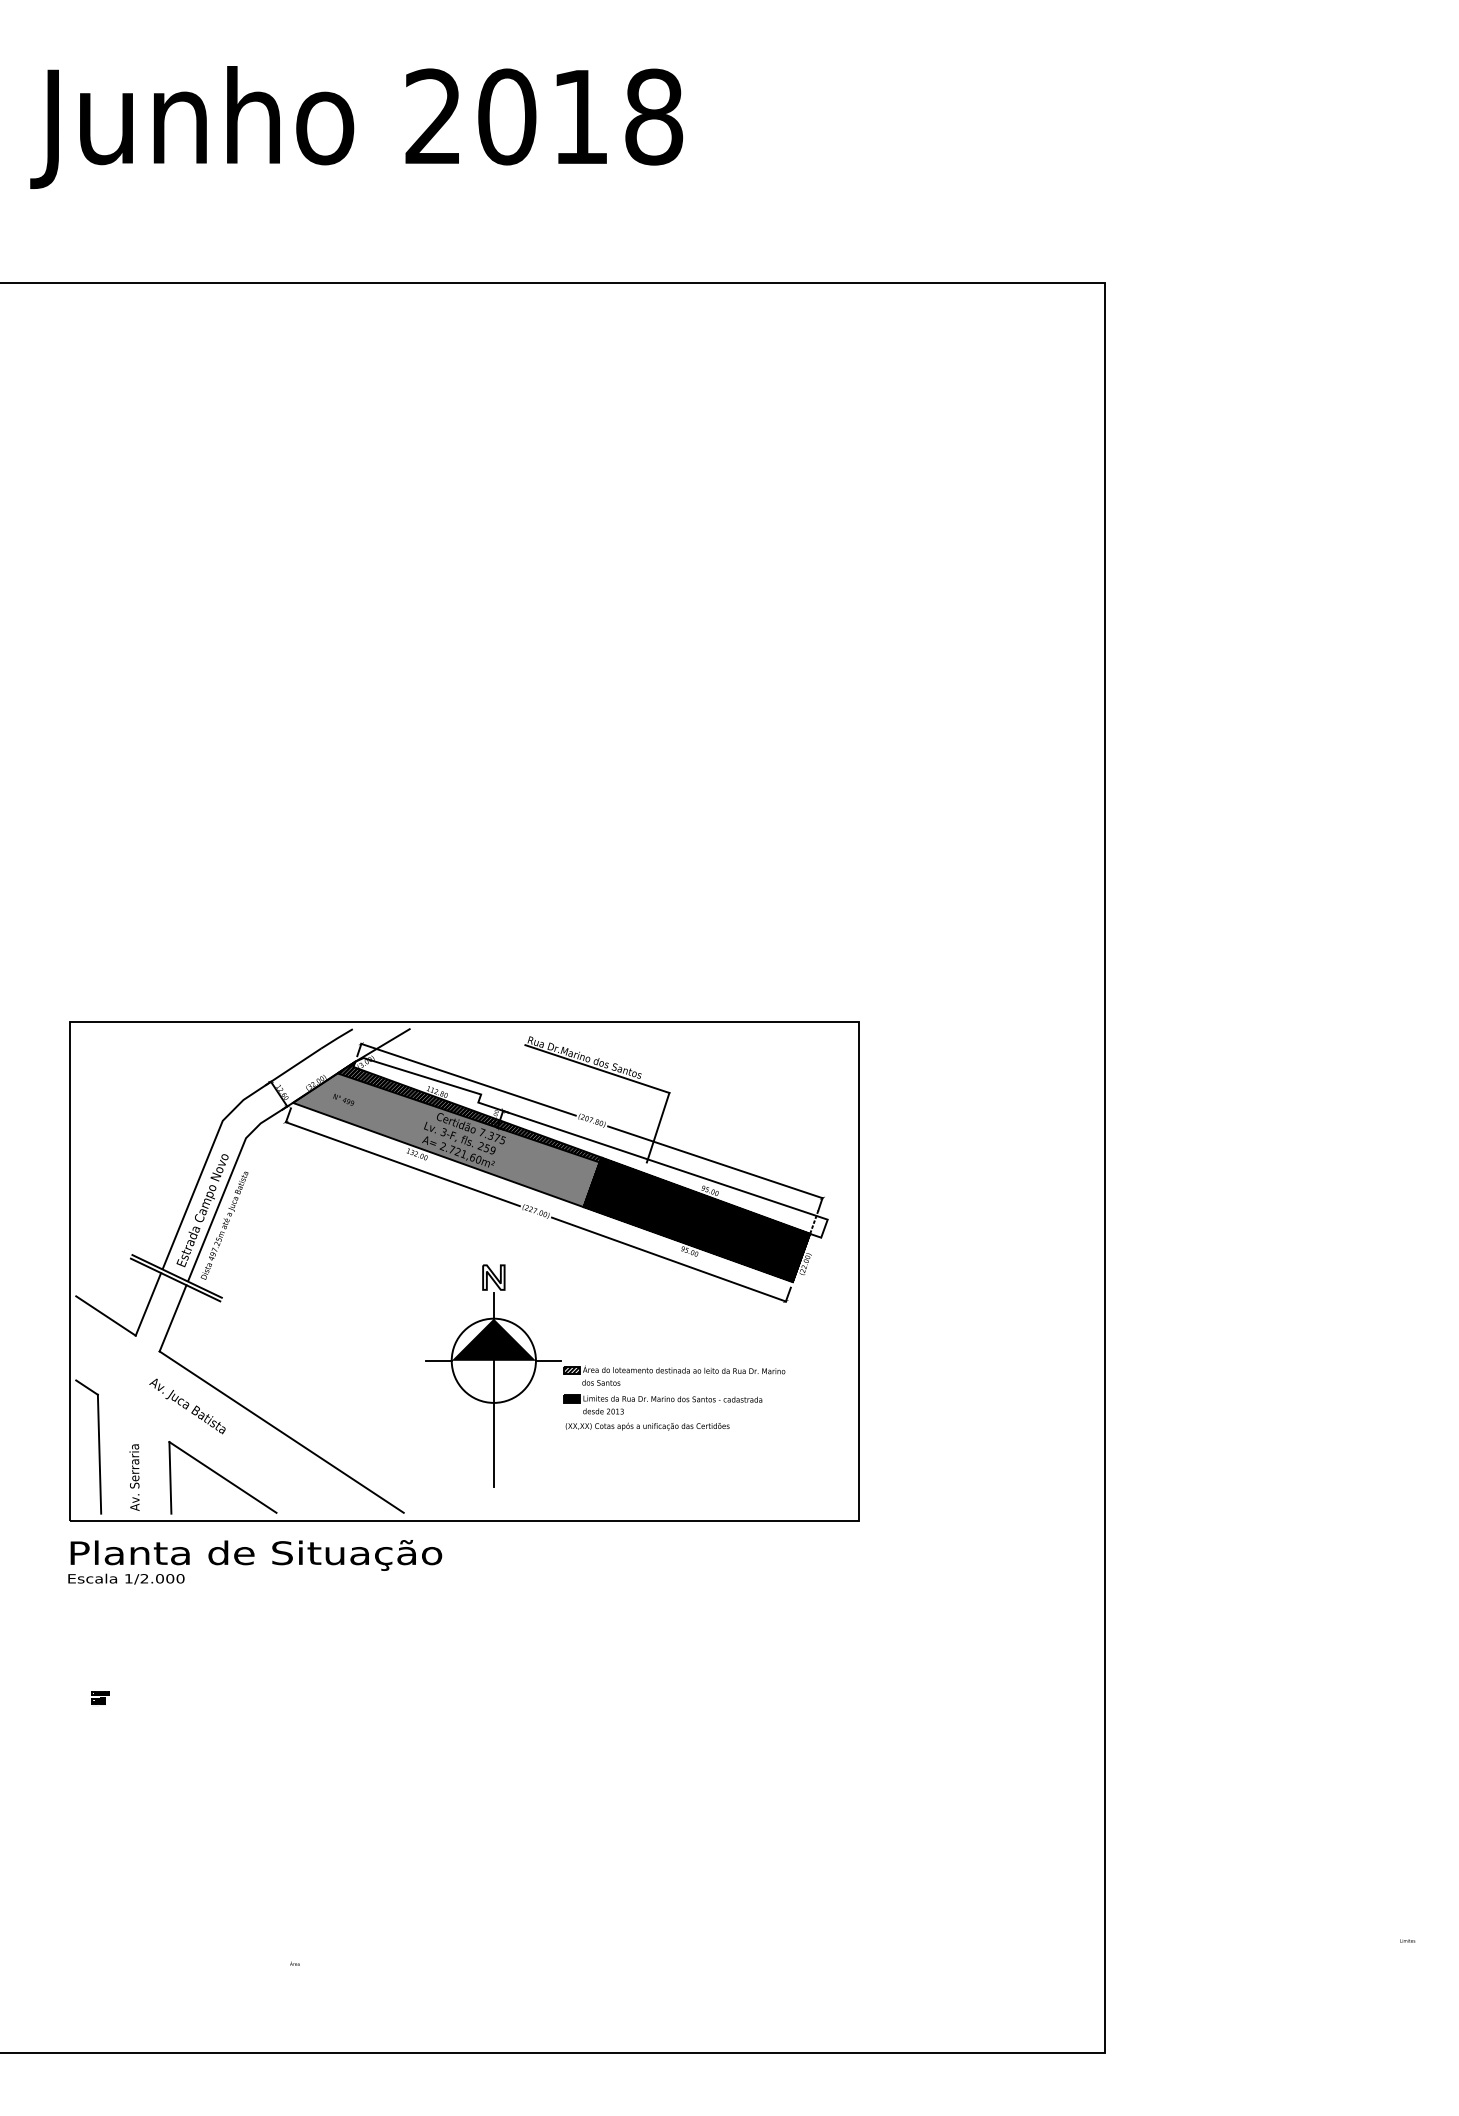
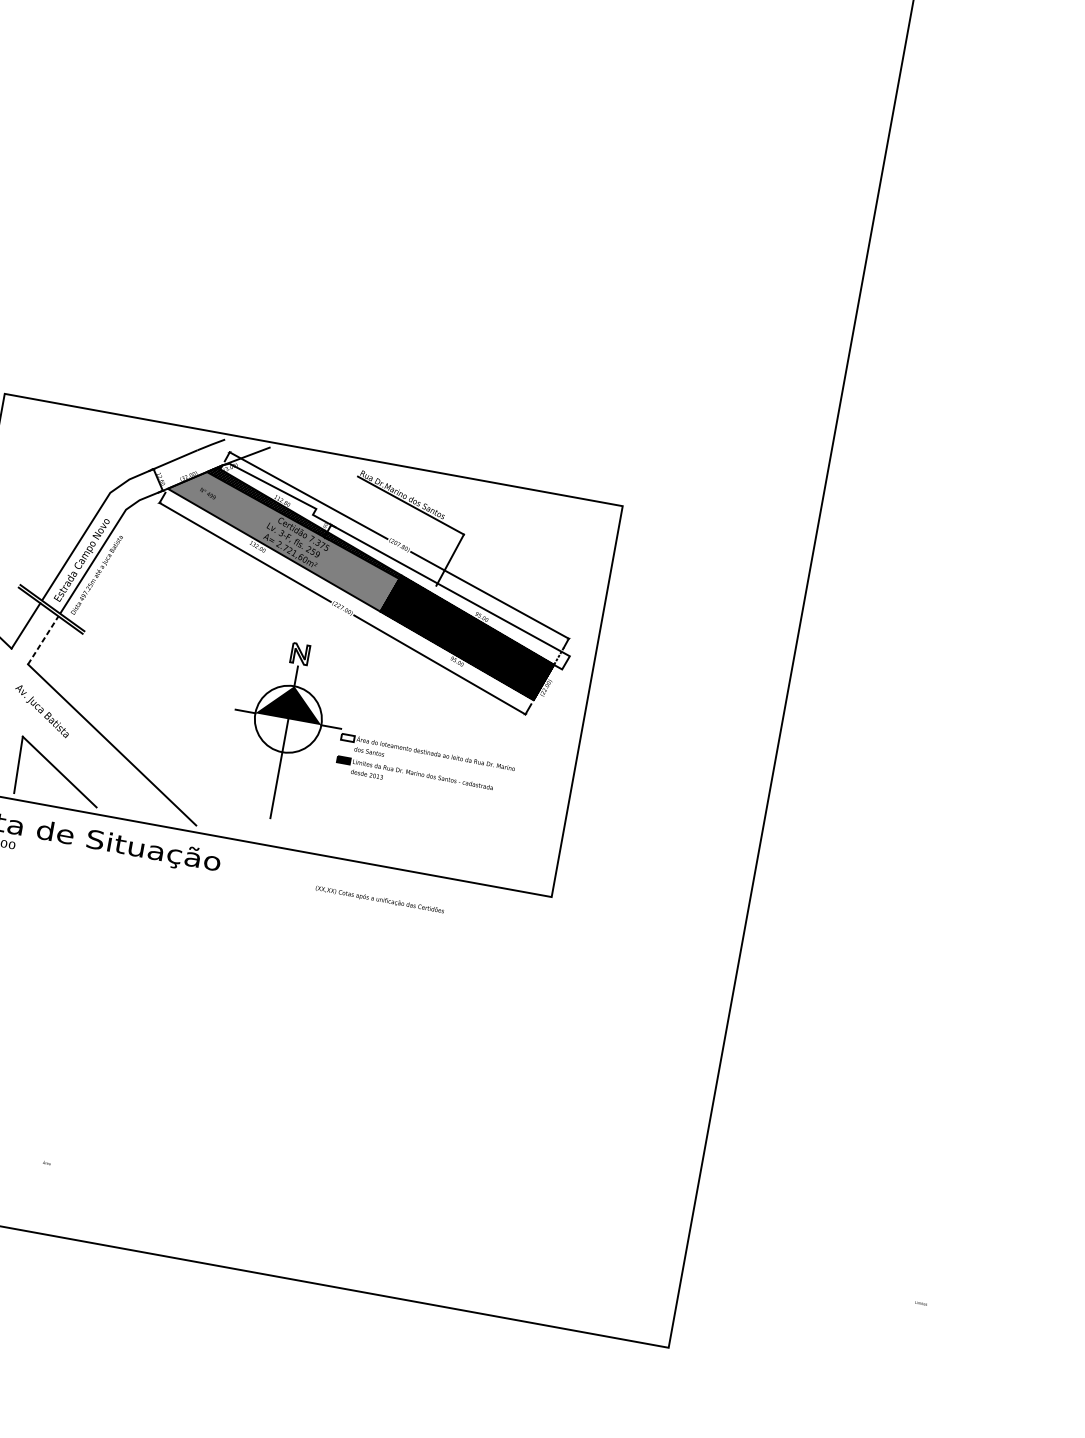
line: (173, 1318) -> (43, 640), solid -> dashed
hatch: (571, 1370) -> (347, 737), removed
text: (647, 1426) -> (379, 899), moved

